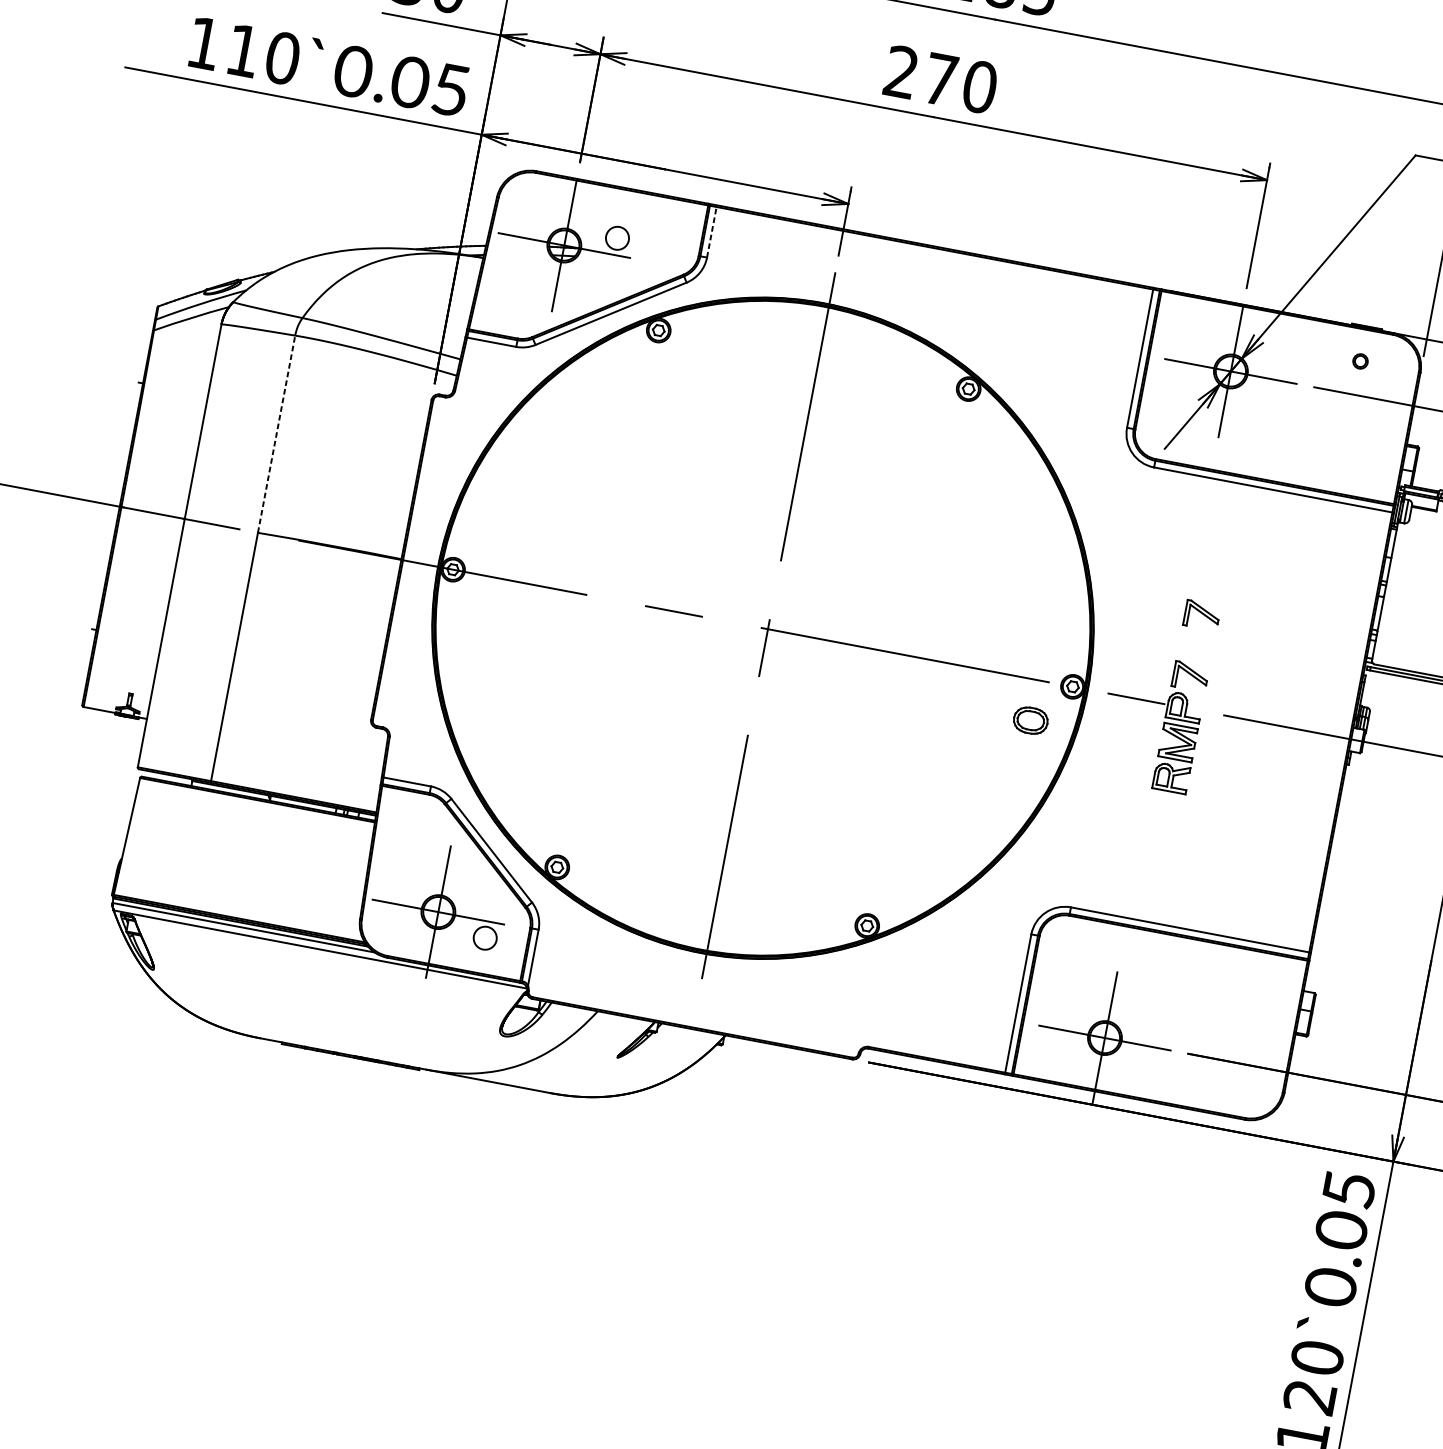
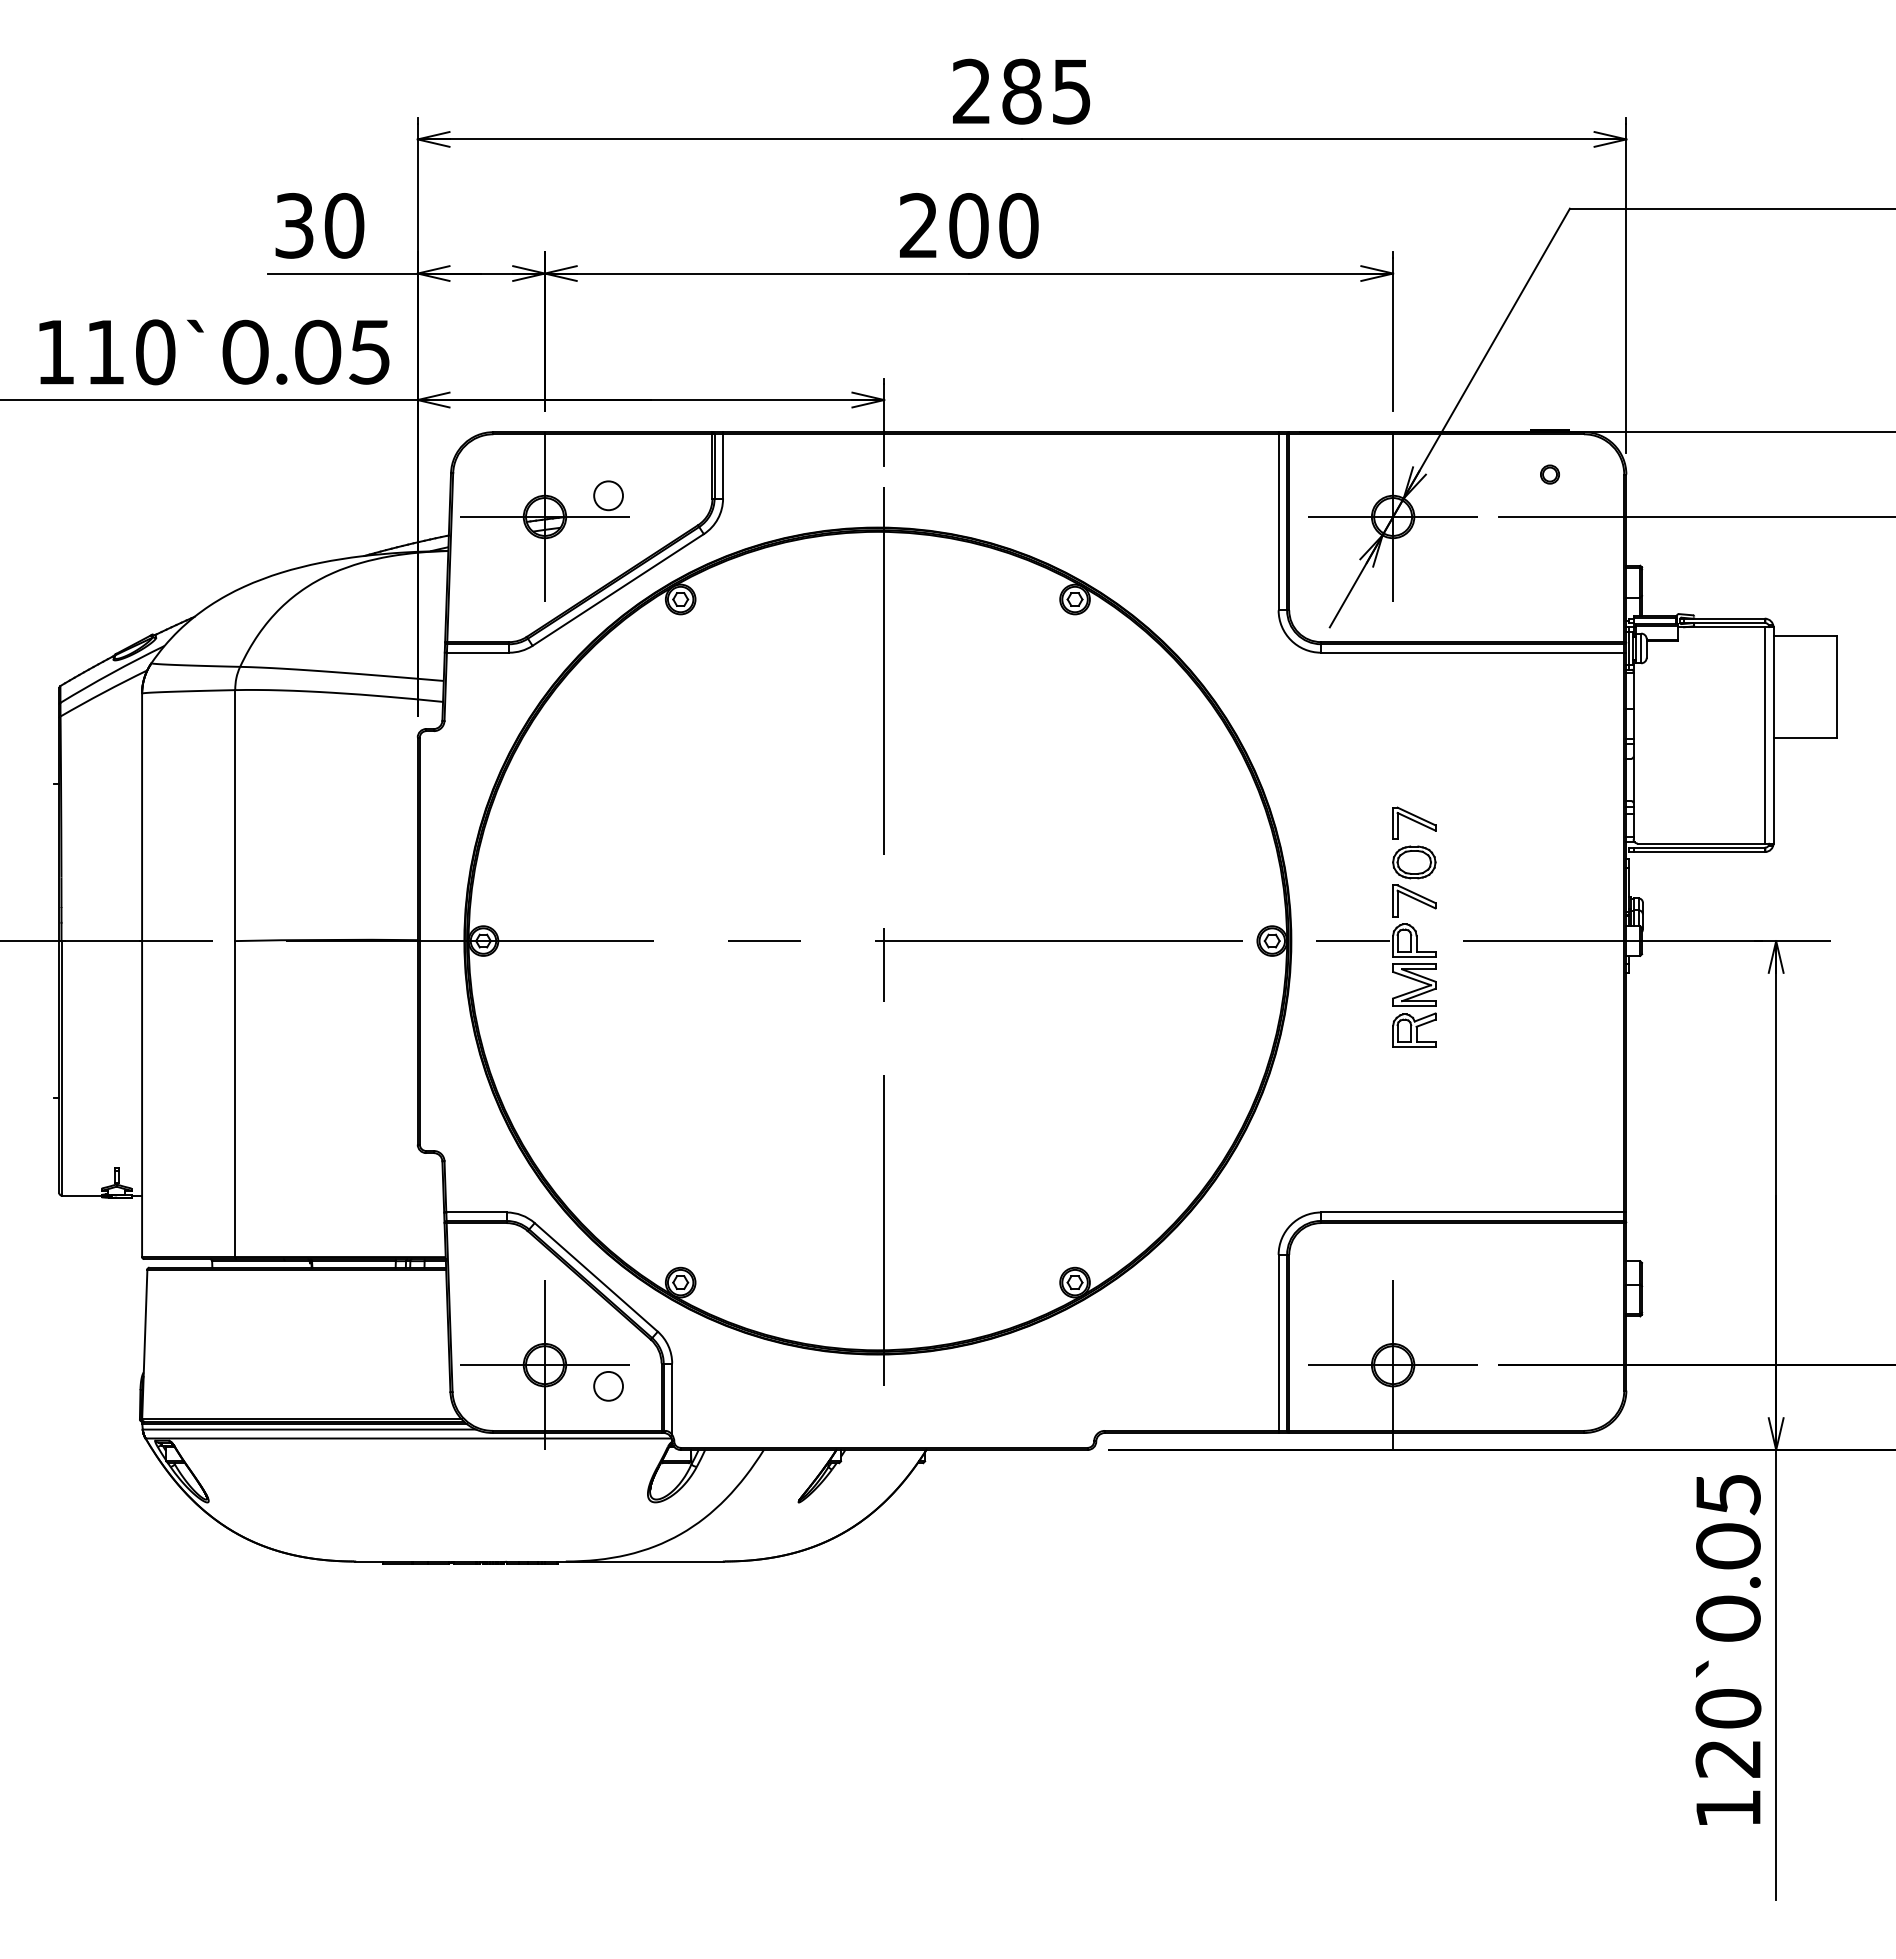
text: (940, 79) -> (968, 225), 270 -> 200
line: (712, 230) -> (723, 464), dashed -> solid
line: (276, 434) -> (235, 815), dashed -> solid
part: (1030, 720) -> (1414, 862), moved

